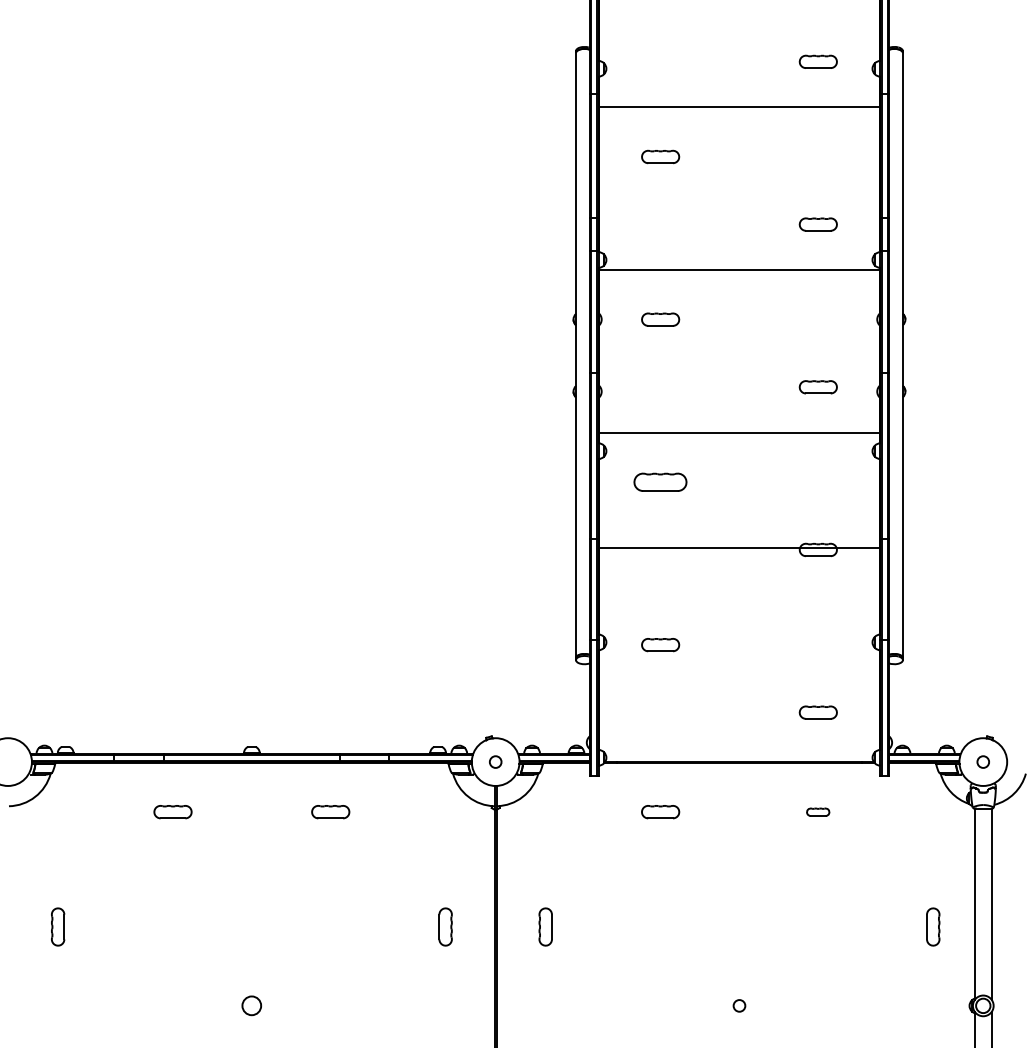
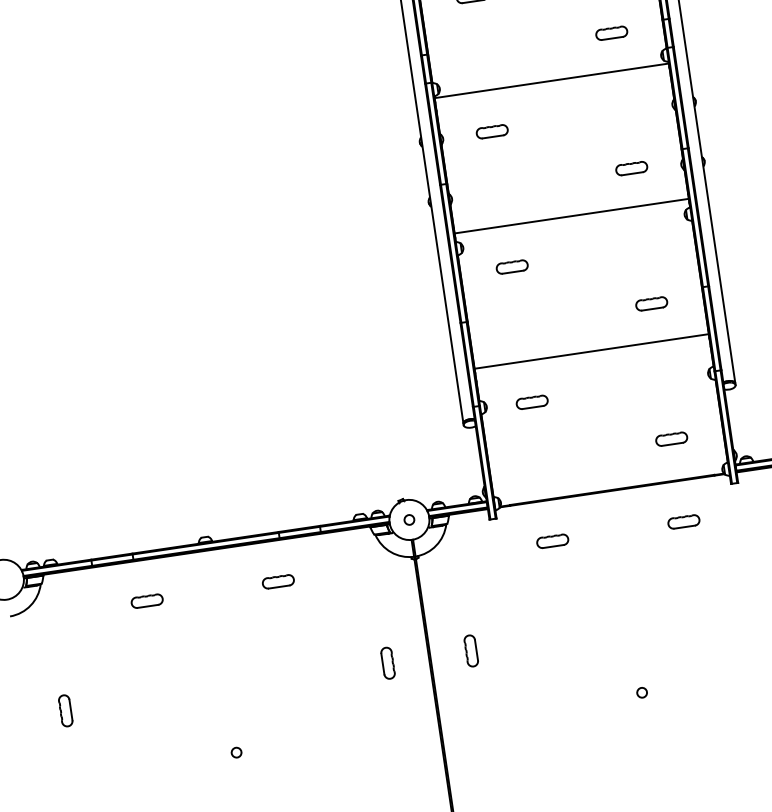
part: (660, 482) -> (512, 267), size x0.71
line: (739, 548) -> (591, 351), moved
part: (817, 812) -> (683, 522), size x1.67
circle: (251, 1005) -> (236, 752), size x0.62

